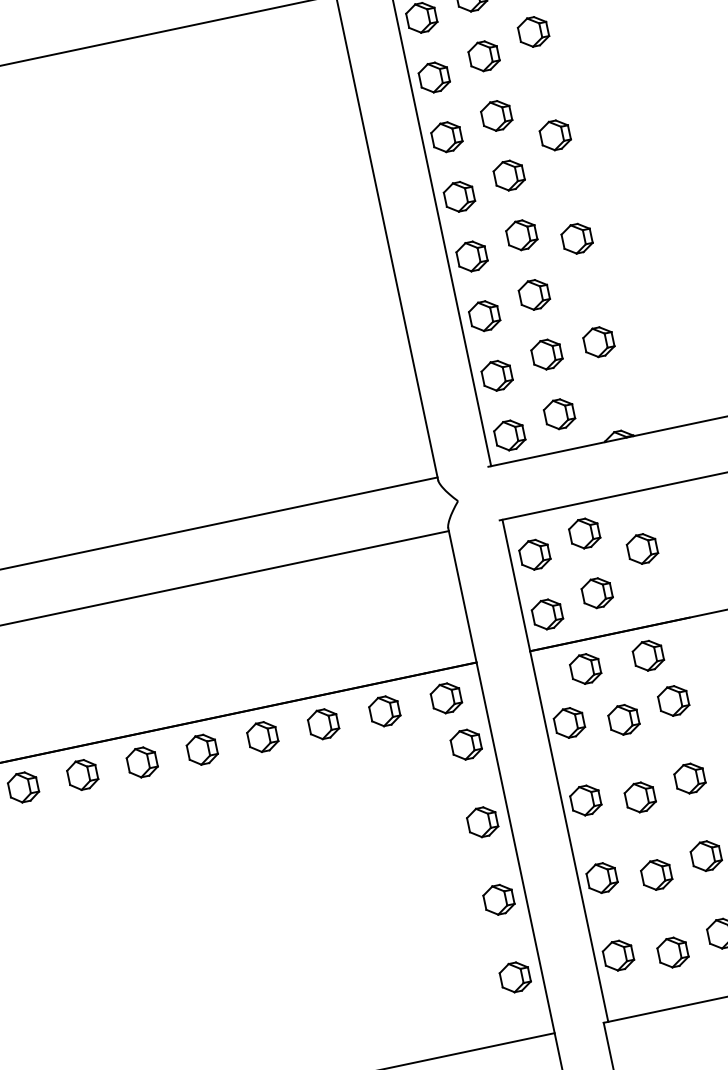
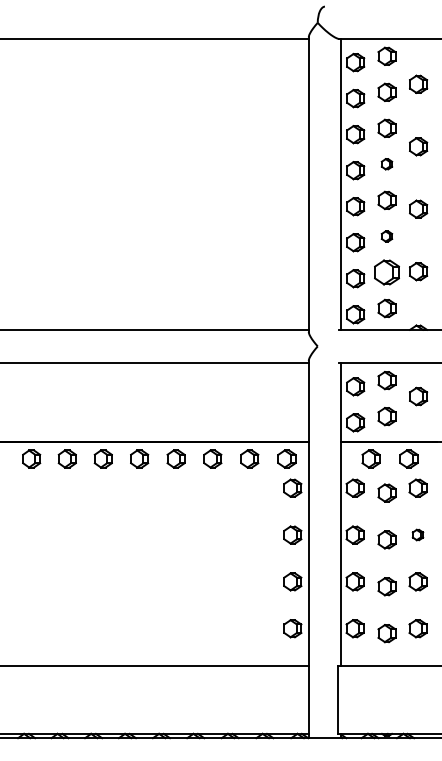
part: (508, 174) -> (386, 163), size x0.6
part: (533, 295) -> (386, 236), size x0.6
part: (546, 354) -> (386, 272), size x1.4
part: (688, 777) -> (417, 534), size x0.6

